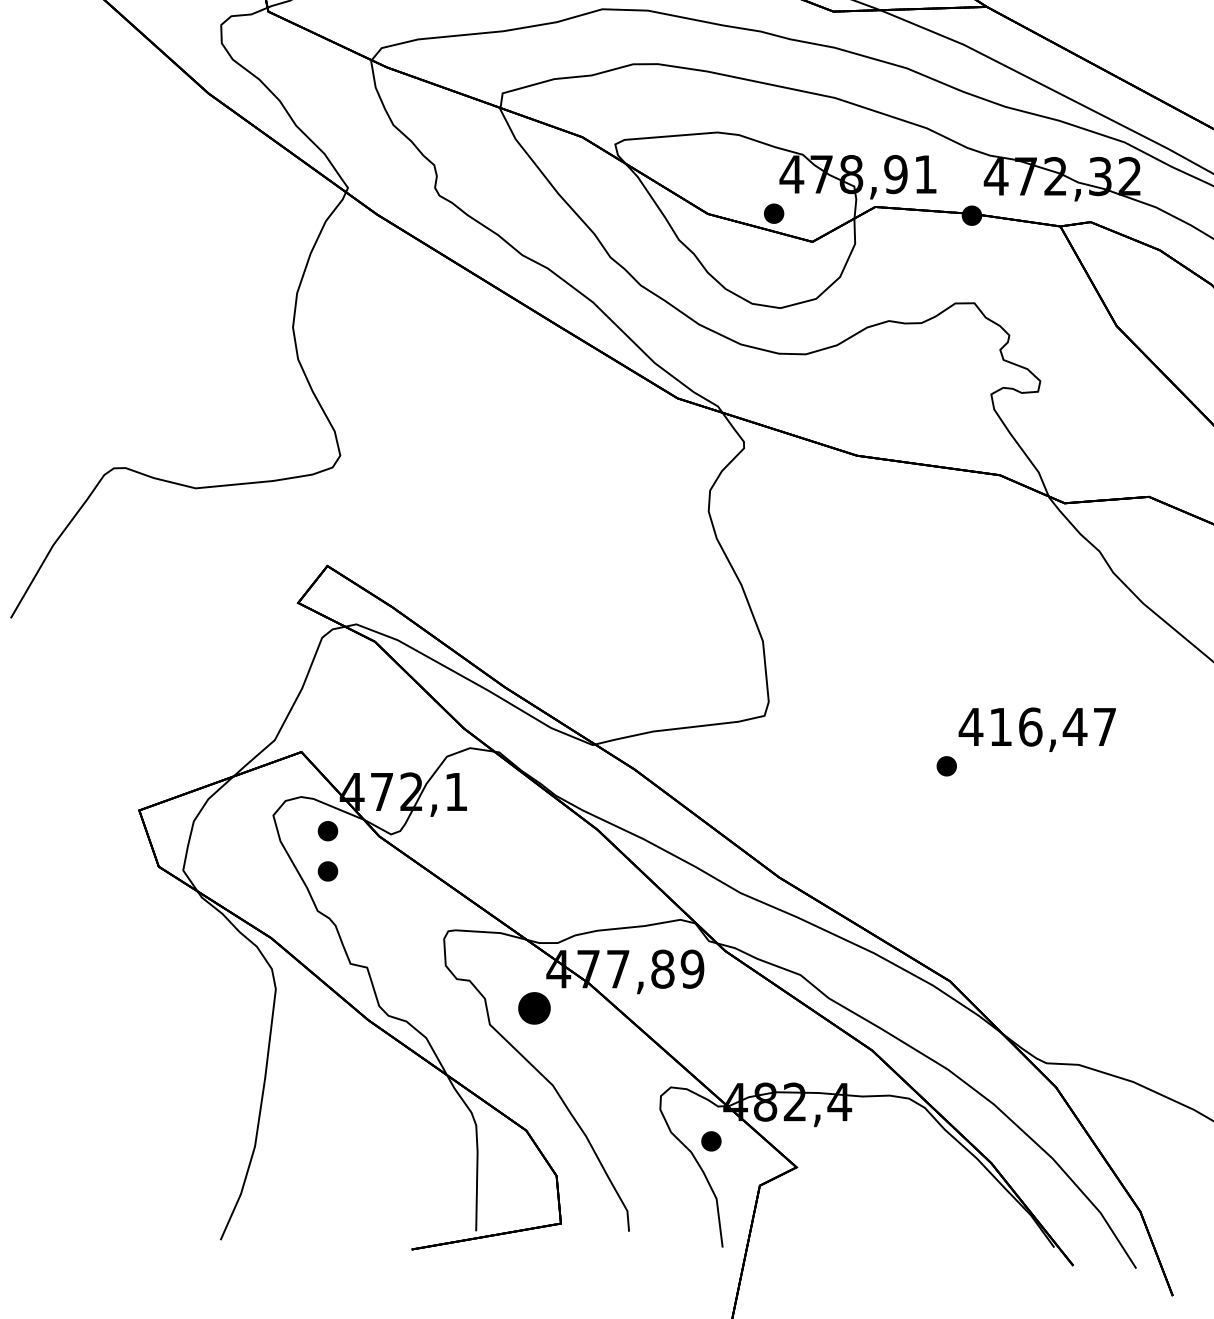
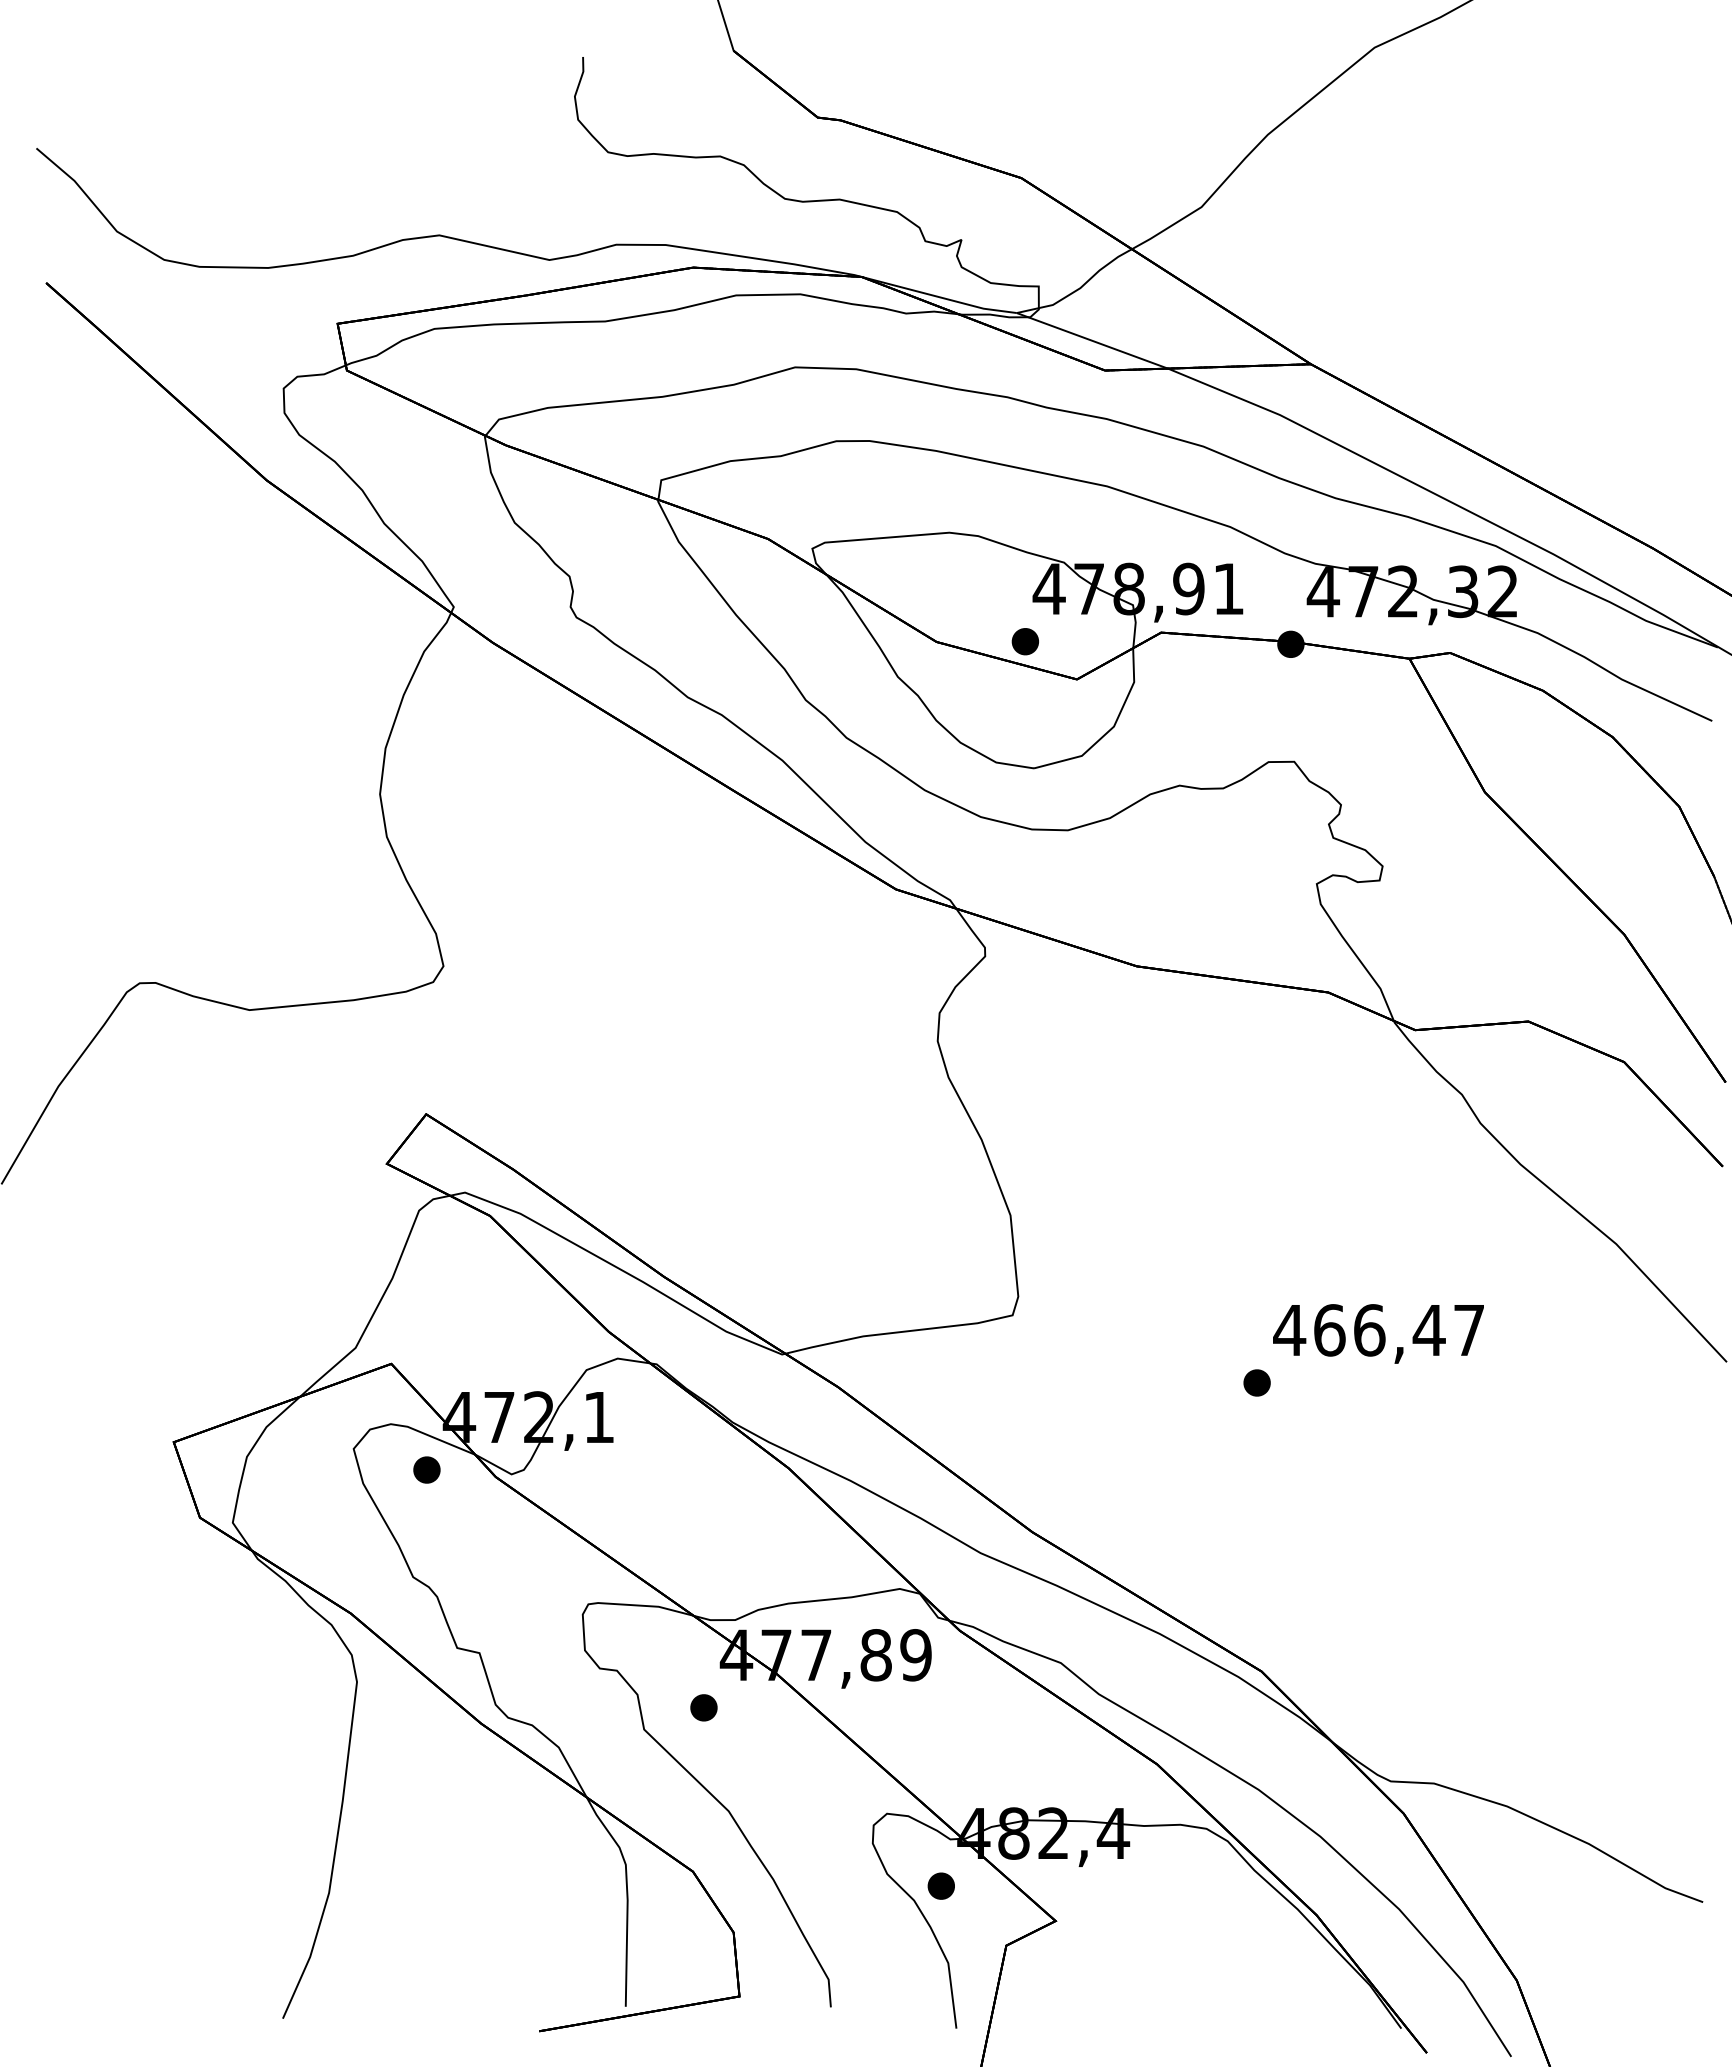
text: (1000, 727) -> (1329, 1330), 416,47 -> 466,47
part: (327, 871) -> (426, 1523), removed
part: (534, 1008) -> (703, 1707), size x0.62

